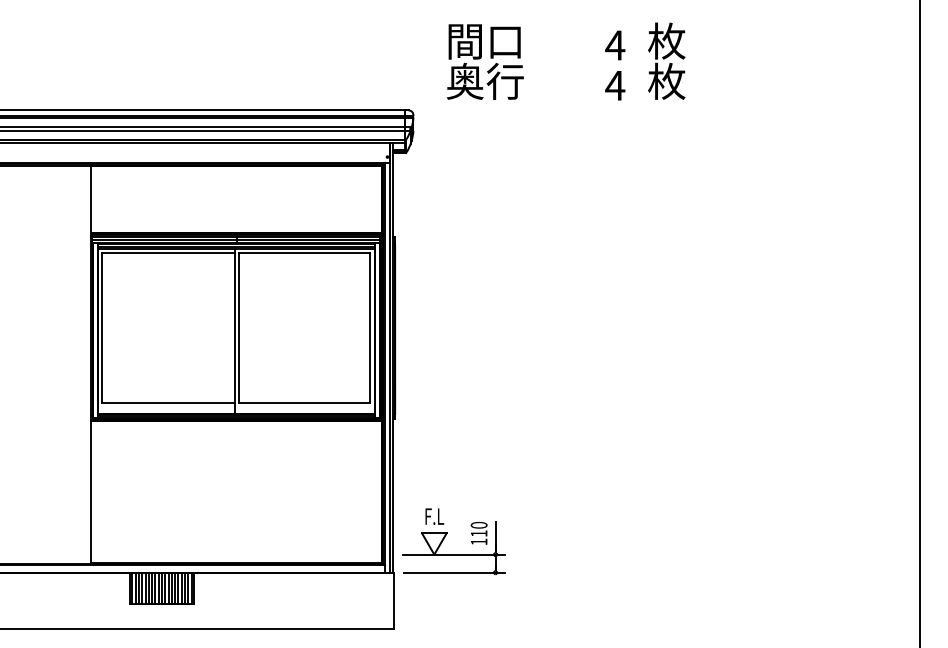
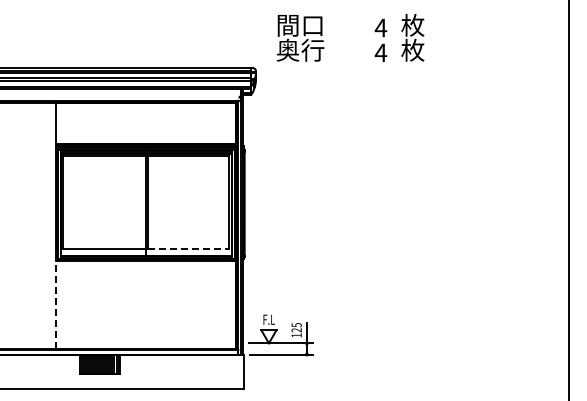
line: (304, 403) -> (188, 249), solid -> dashed
line: (91, 491) -> (56, 304), solid -> dashed
text: (478, 529) -> (296, 327), 110 -> 125

